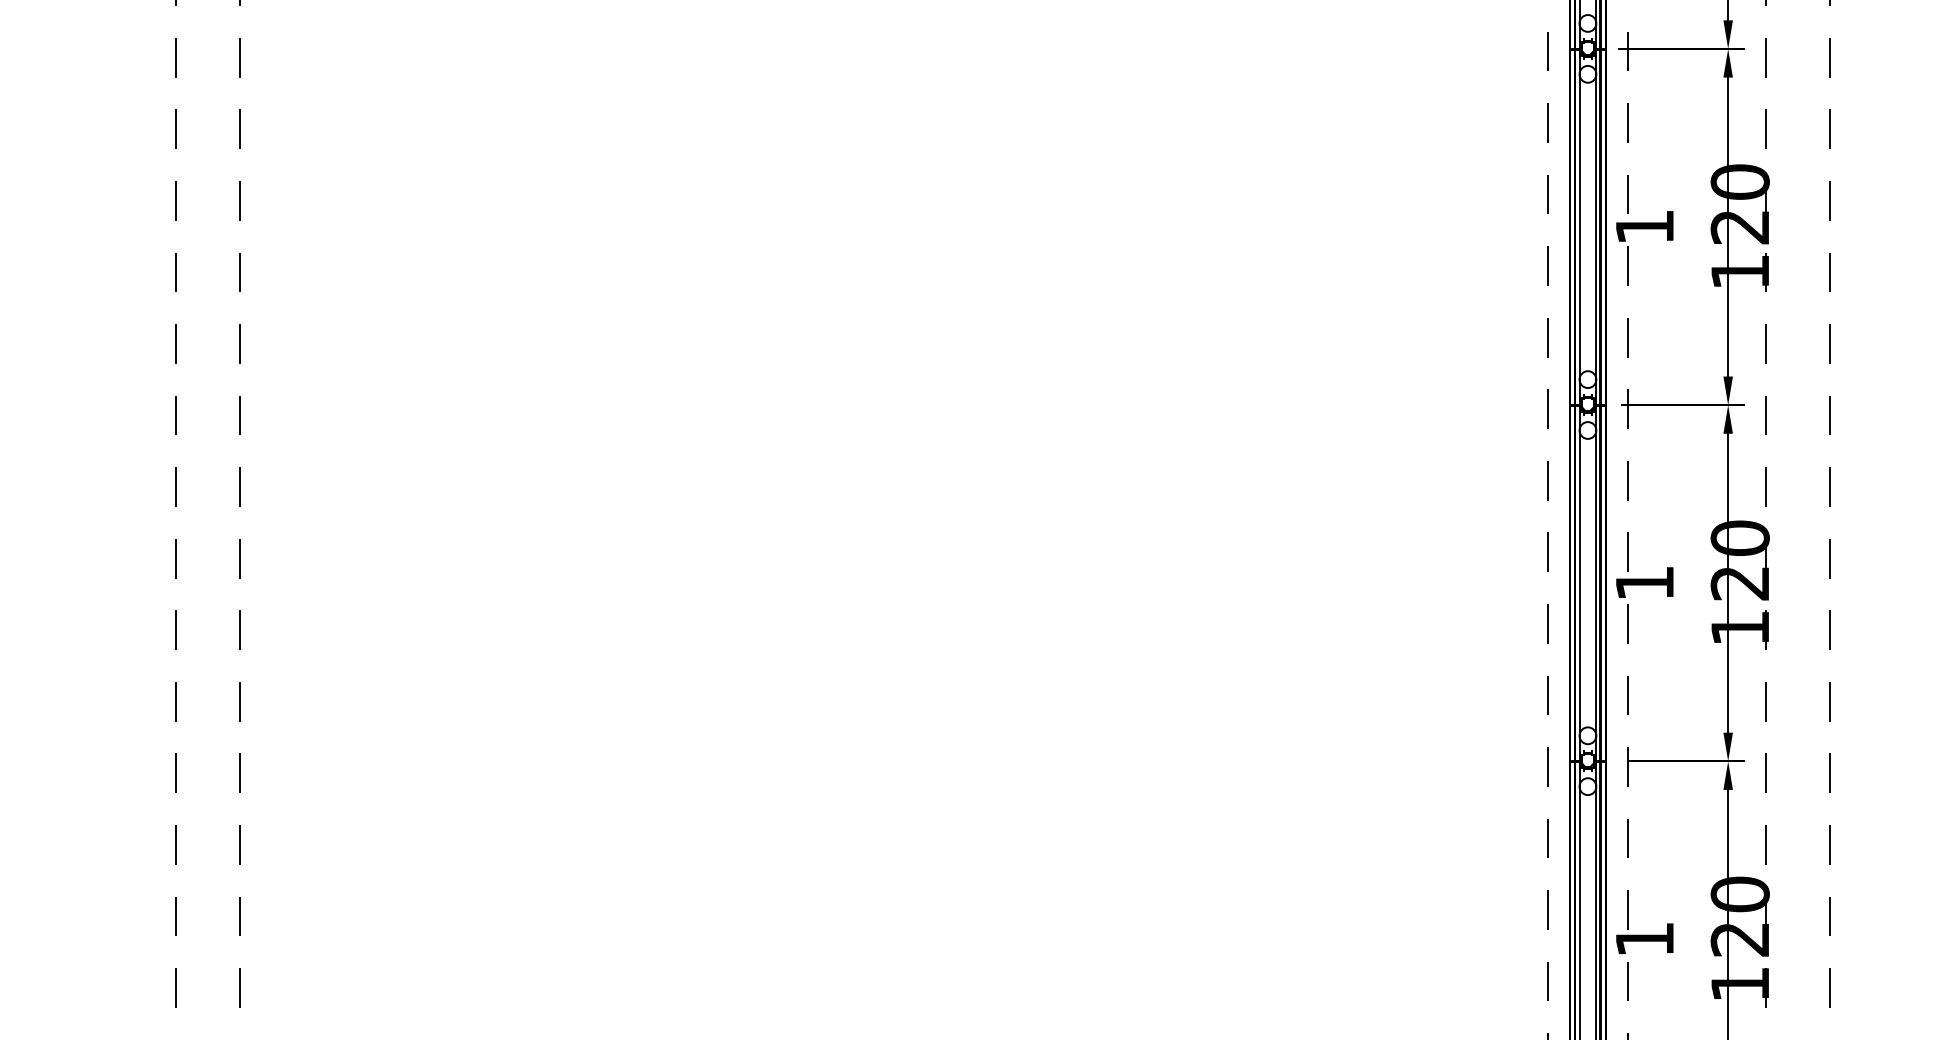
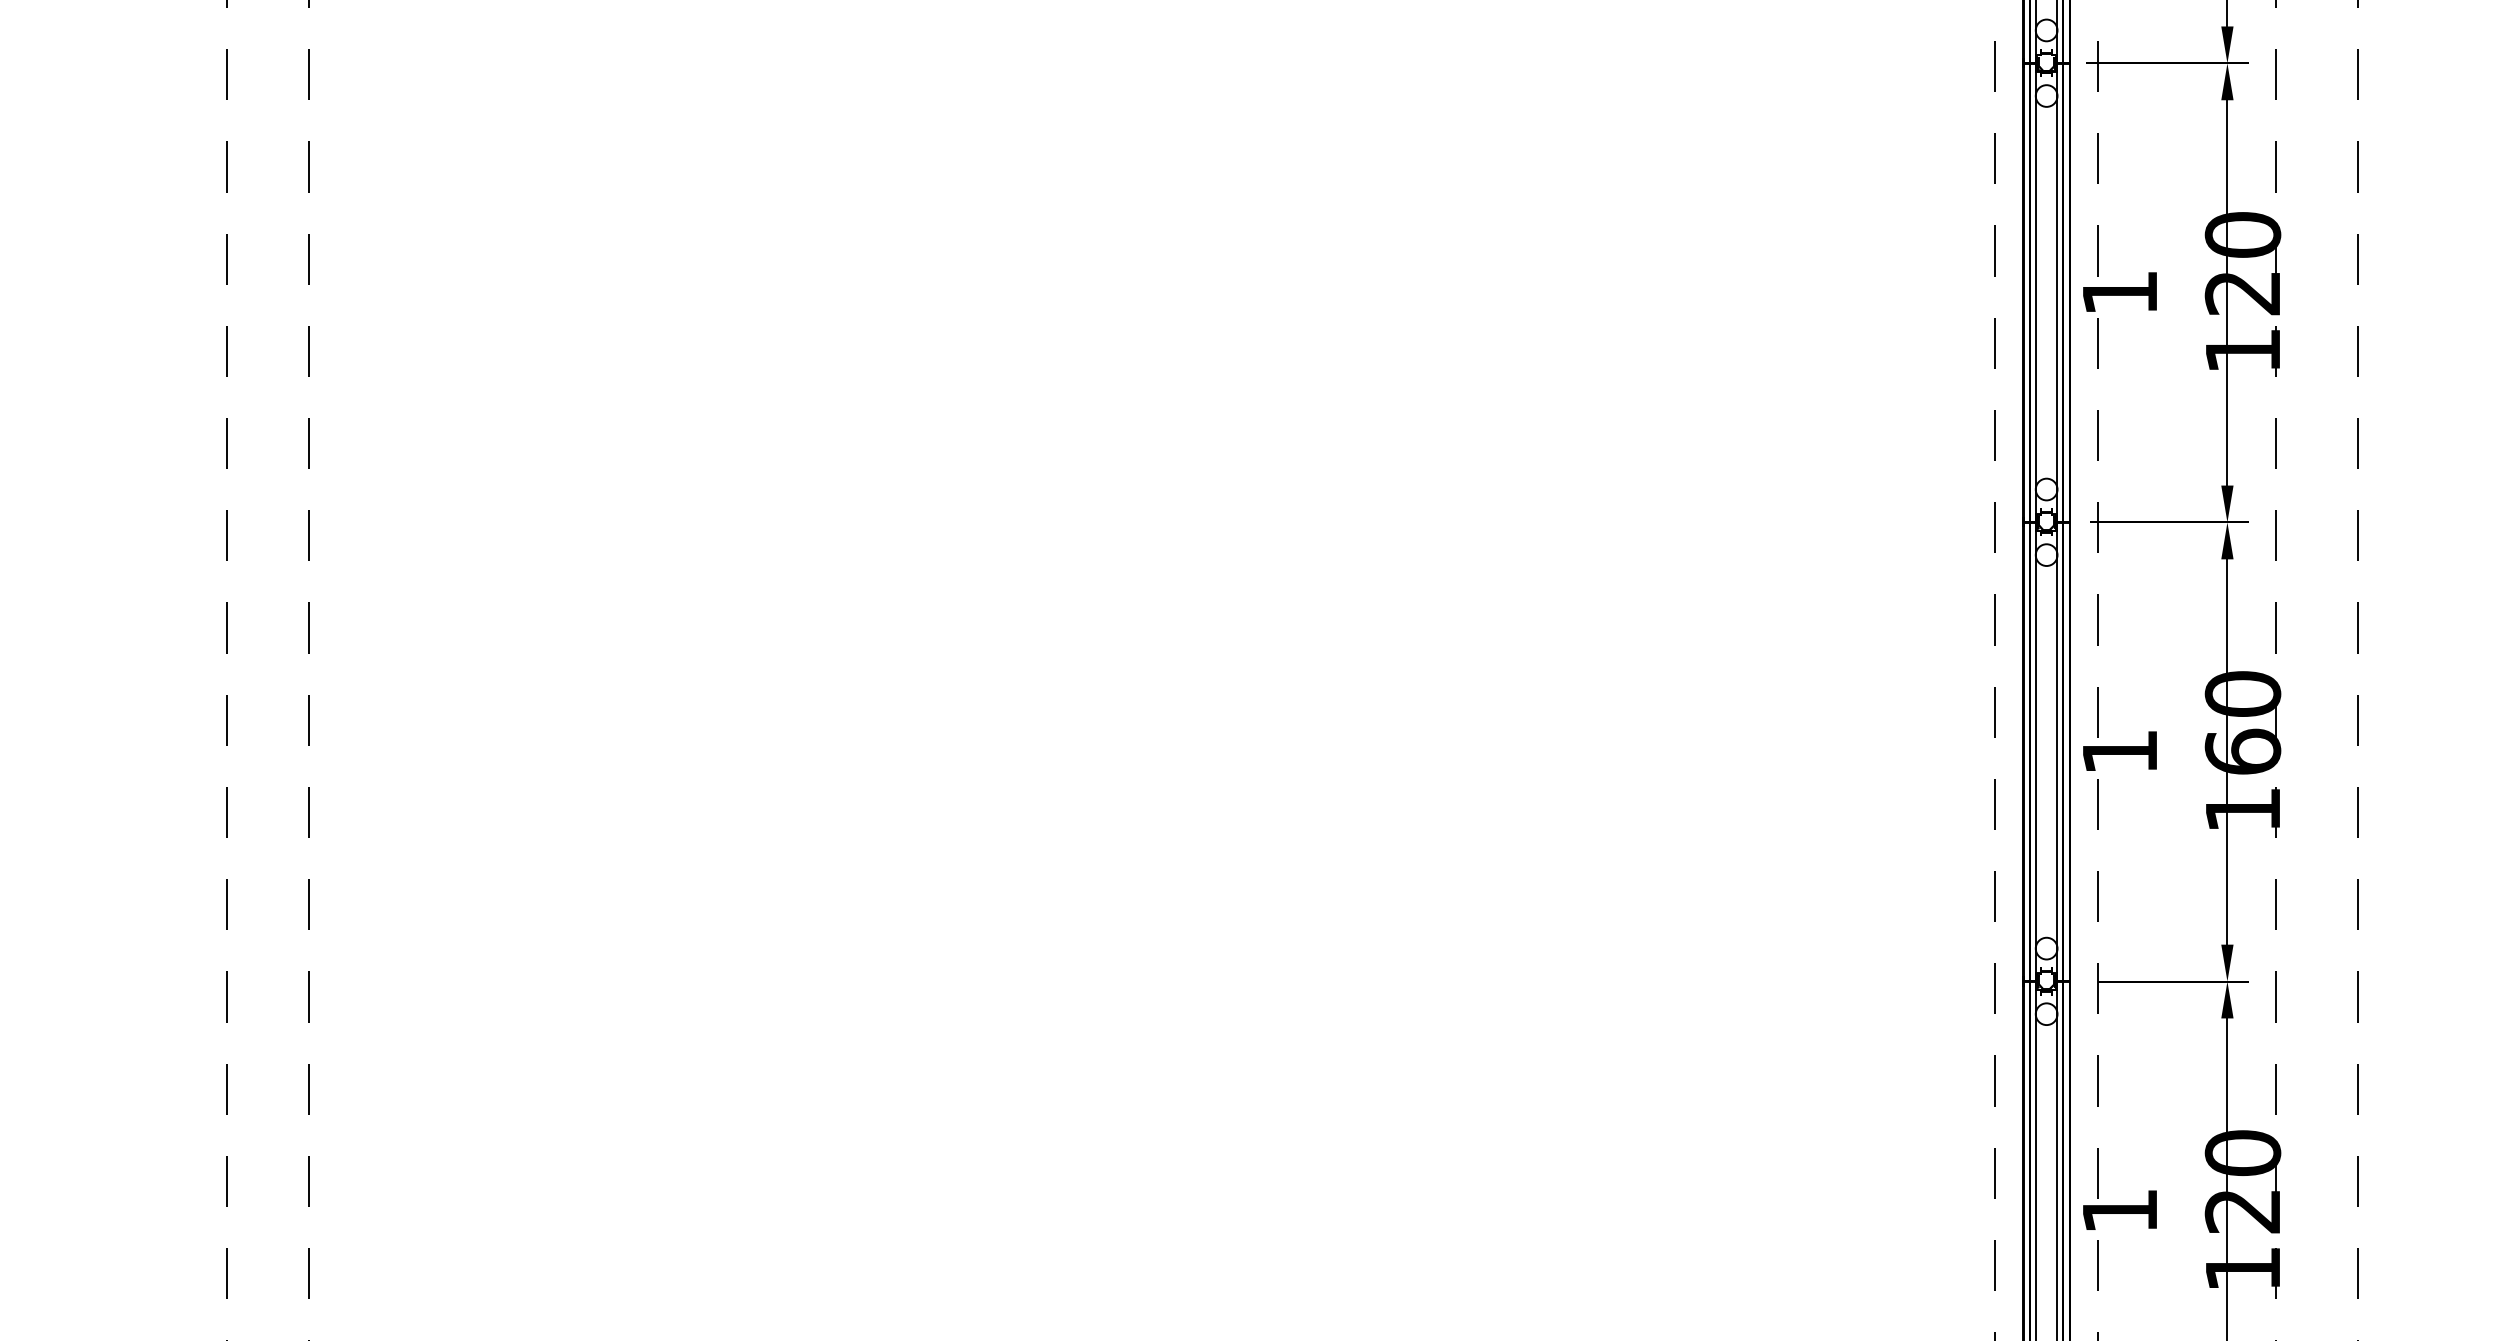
text: (1739, 582) -> (2242, 751), 120 -> 160

